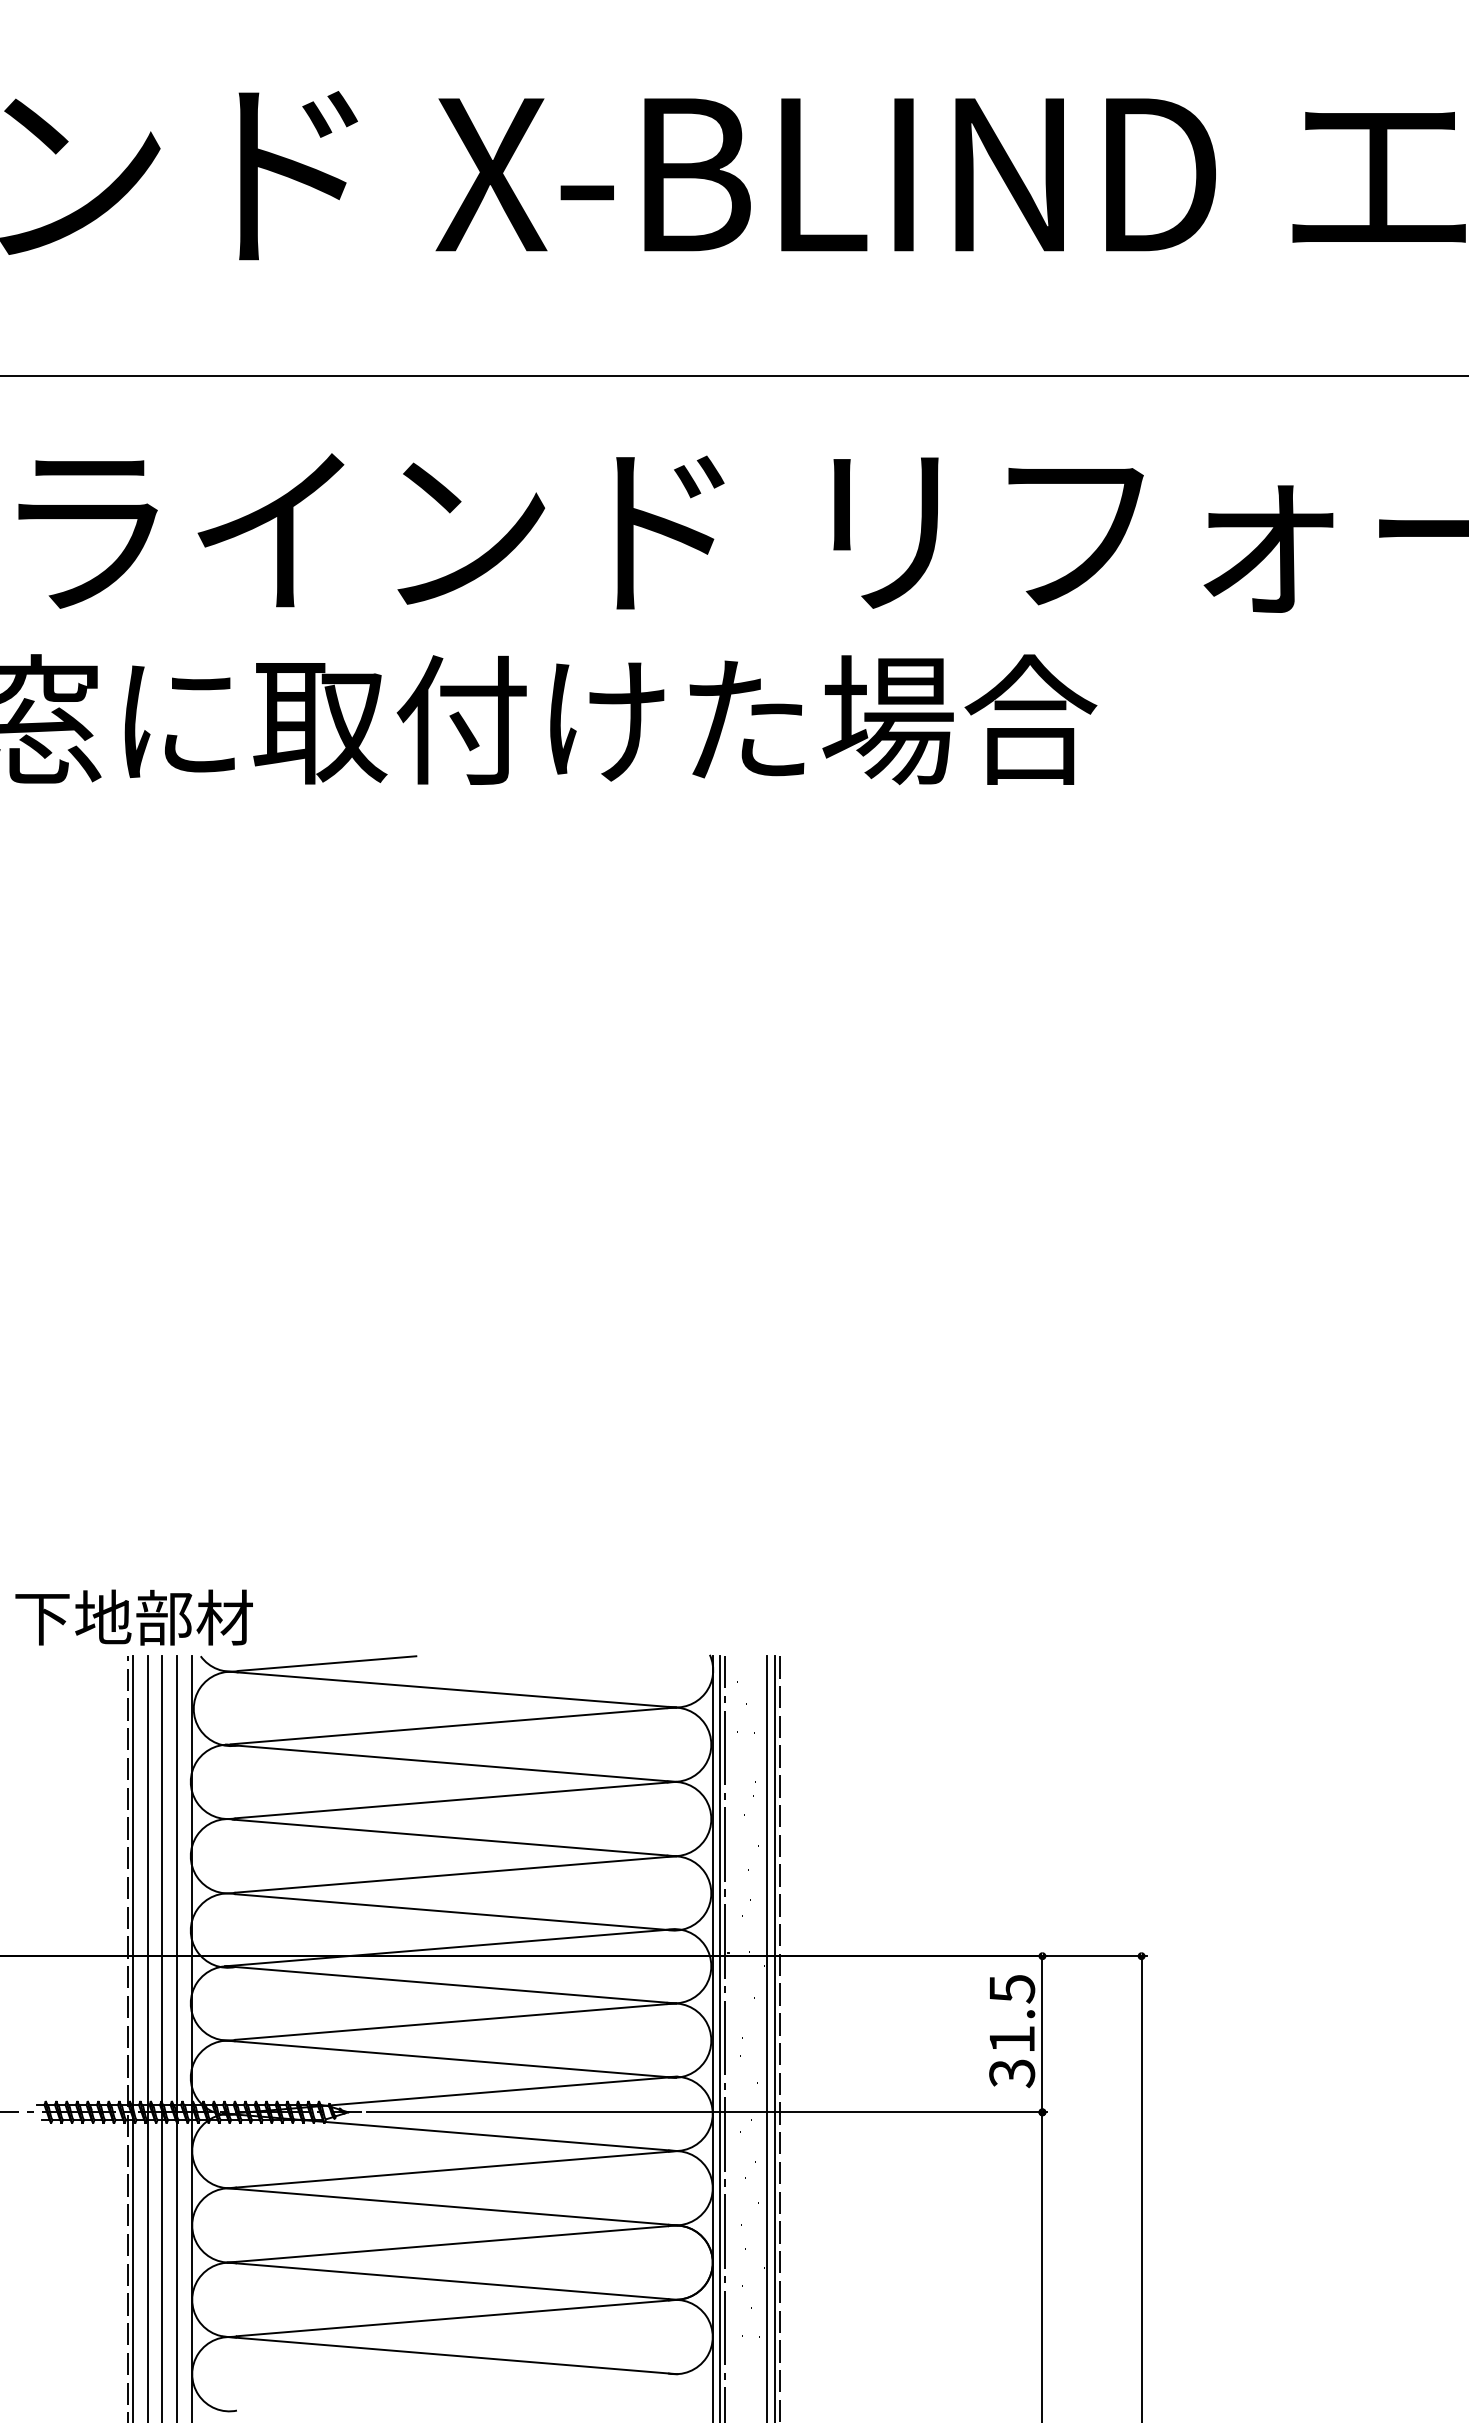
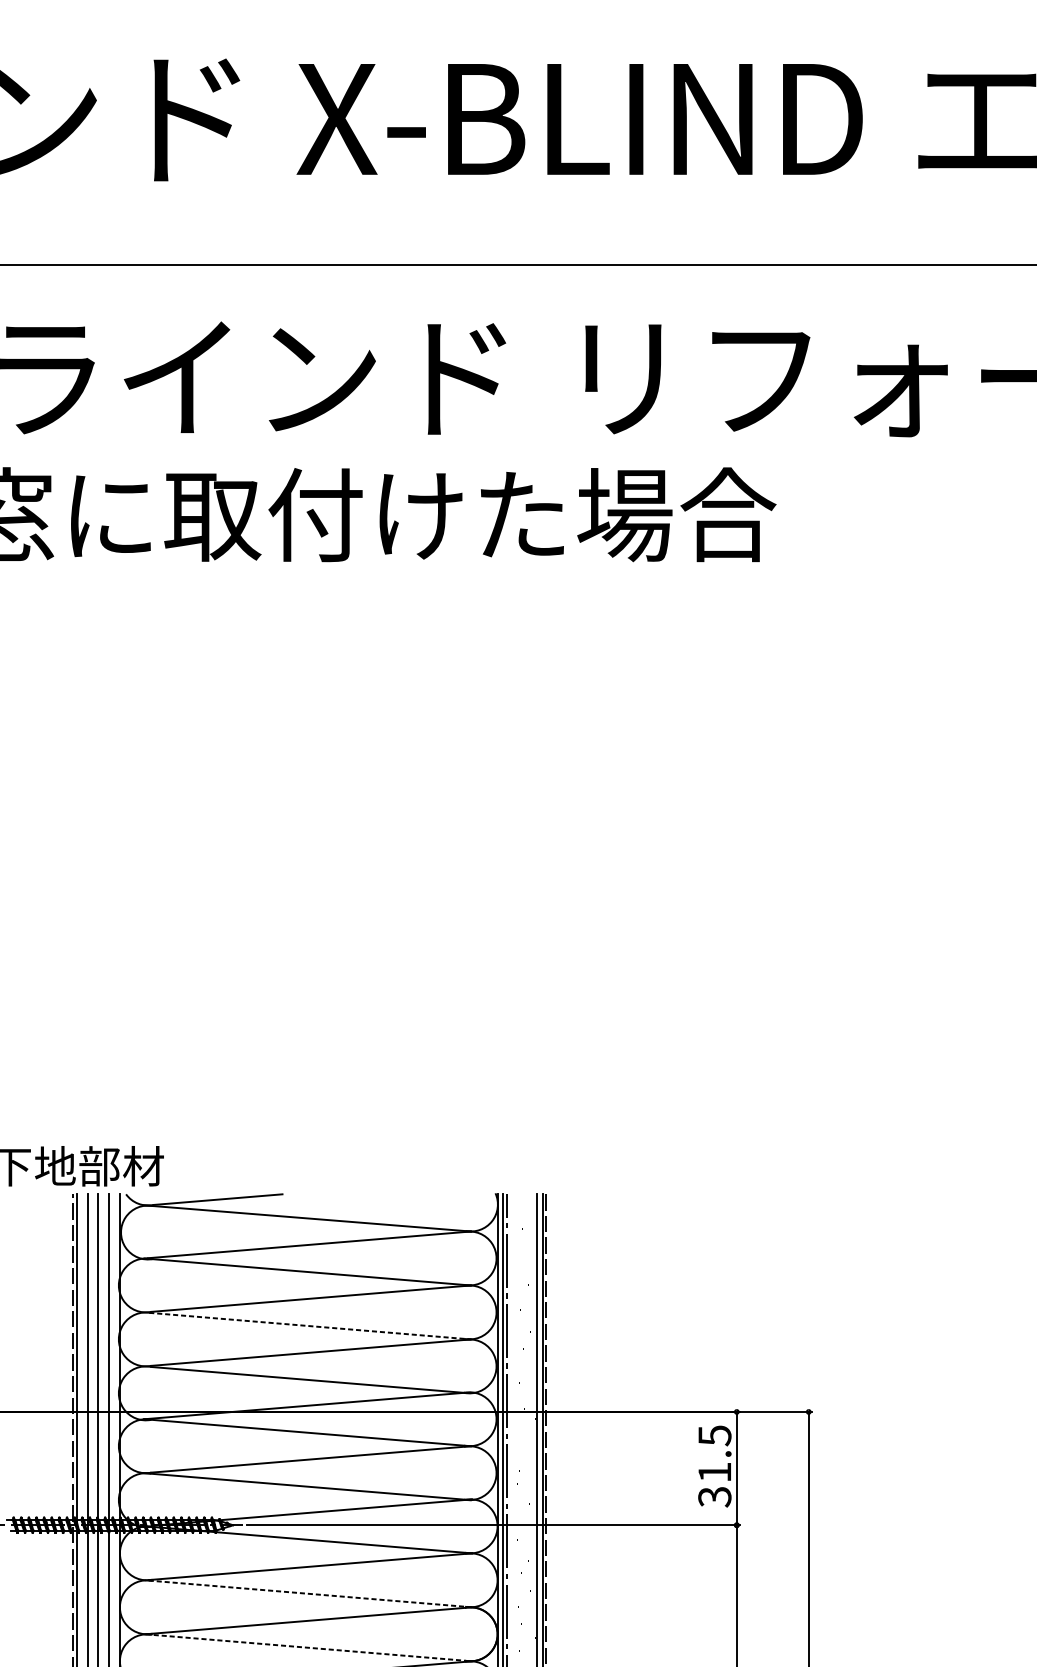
line: (454, 1837) -> (310, 1325), solid -> dashed
line: (452, 2206) -> (308, 1593), solid -> dashed
line: (447, 2280) -> (305, 1647), solid -> dashed

